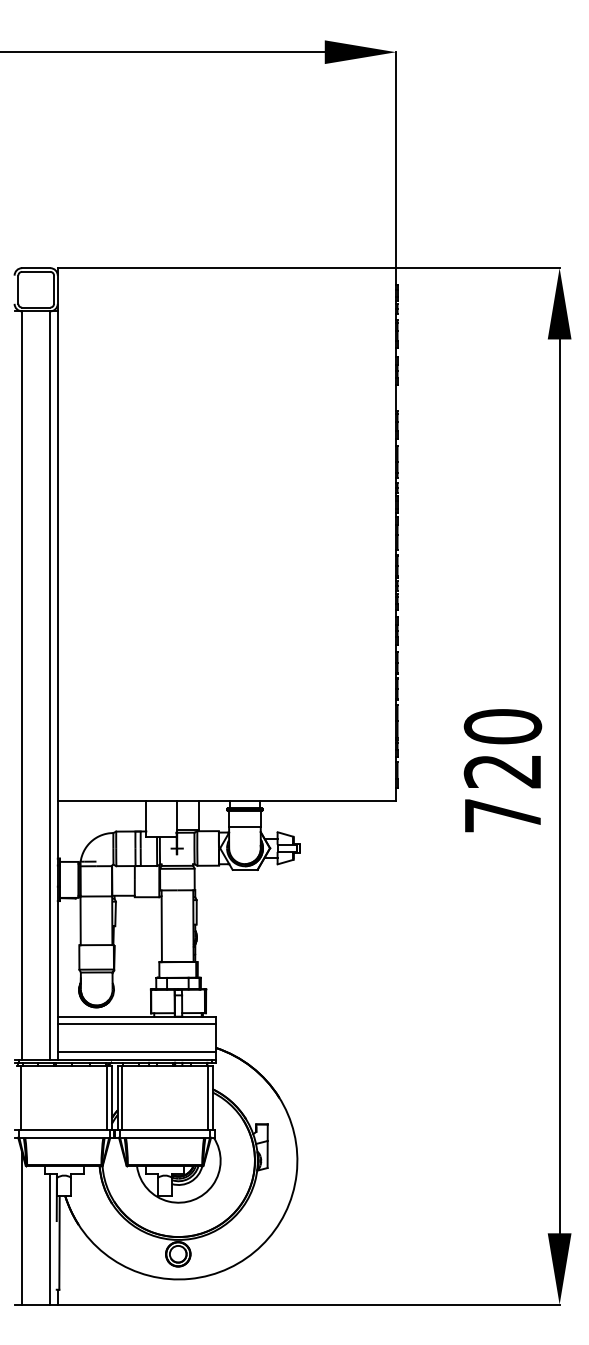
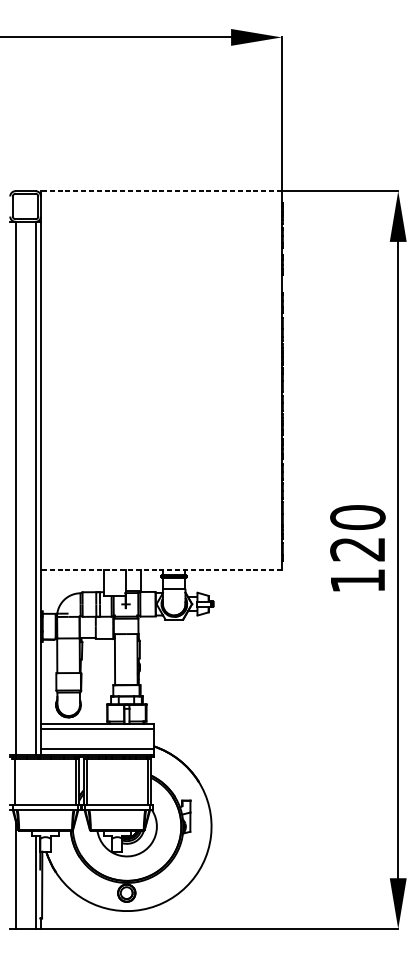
line: (226, 268) -> (161, 191), solid -> dashed
line: (226, 800) -> (161, 570), solid -> dashed
text: (502, 815) -> (357, 580), 720 -> 120

